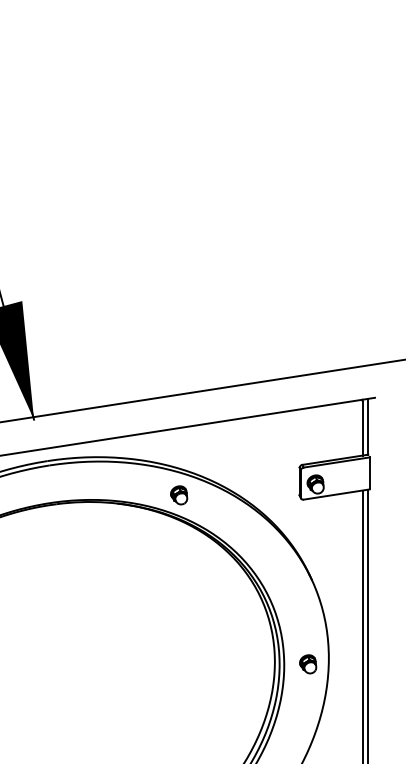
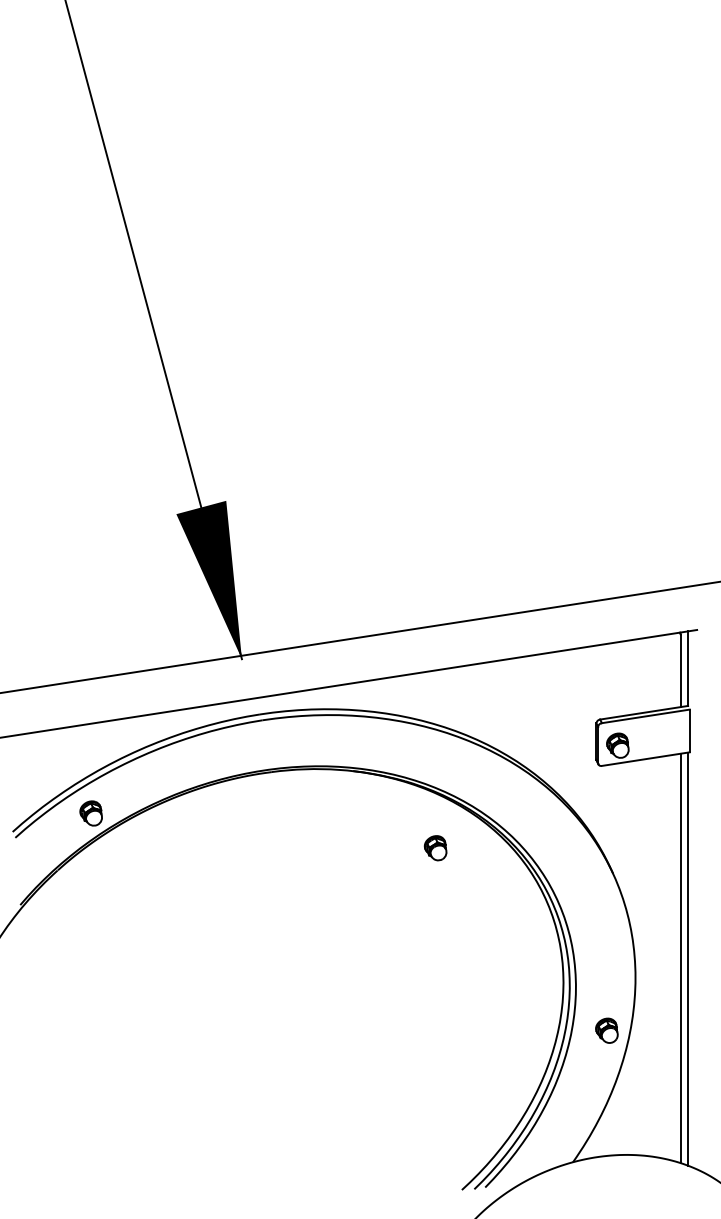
part: (179, 495) -> (435, 848), moved
part: (307, 664) -> (606, 1030), moved

